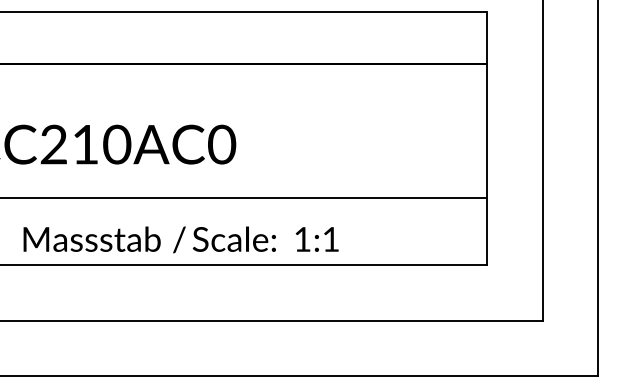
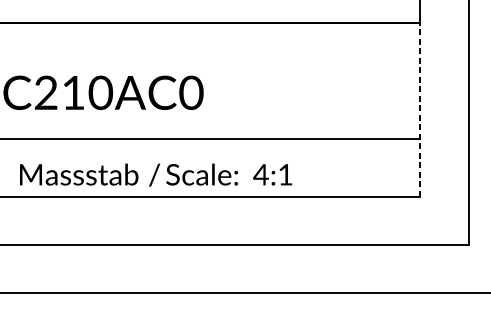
line: (486, 163) -> (419, 109), solid -> dashed
text: (302, 239) -> (260, 174), 1:1 -> 4:1

